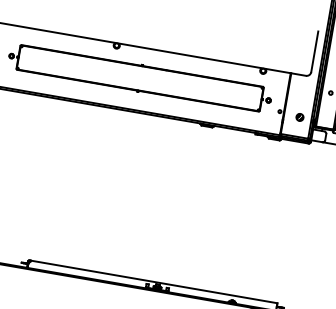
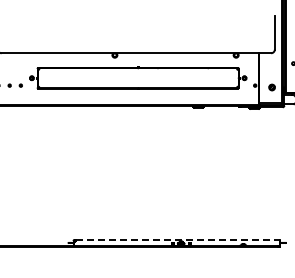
line: (155, 281) -> (178, 239), solid -> dashed

